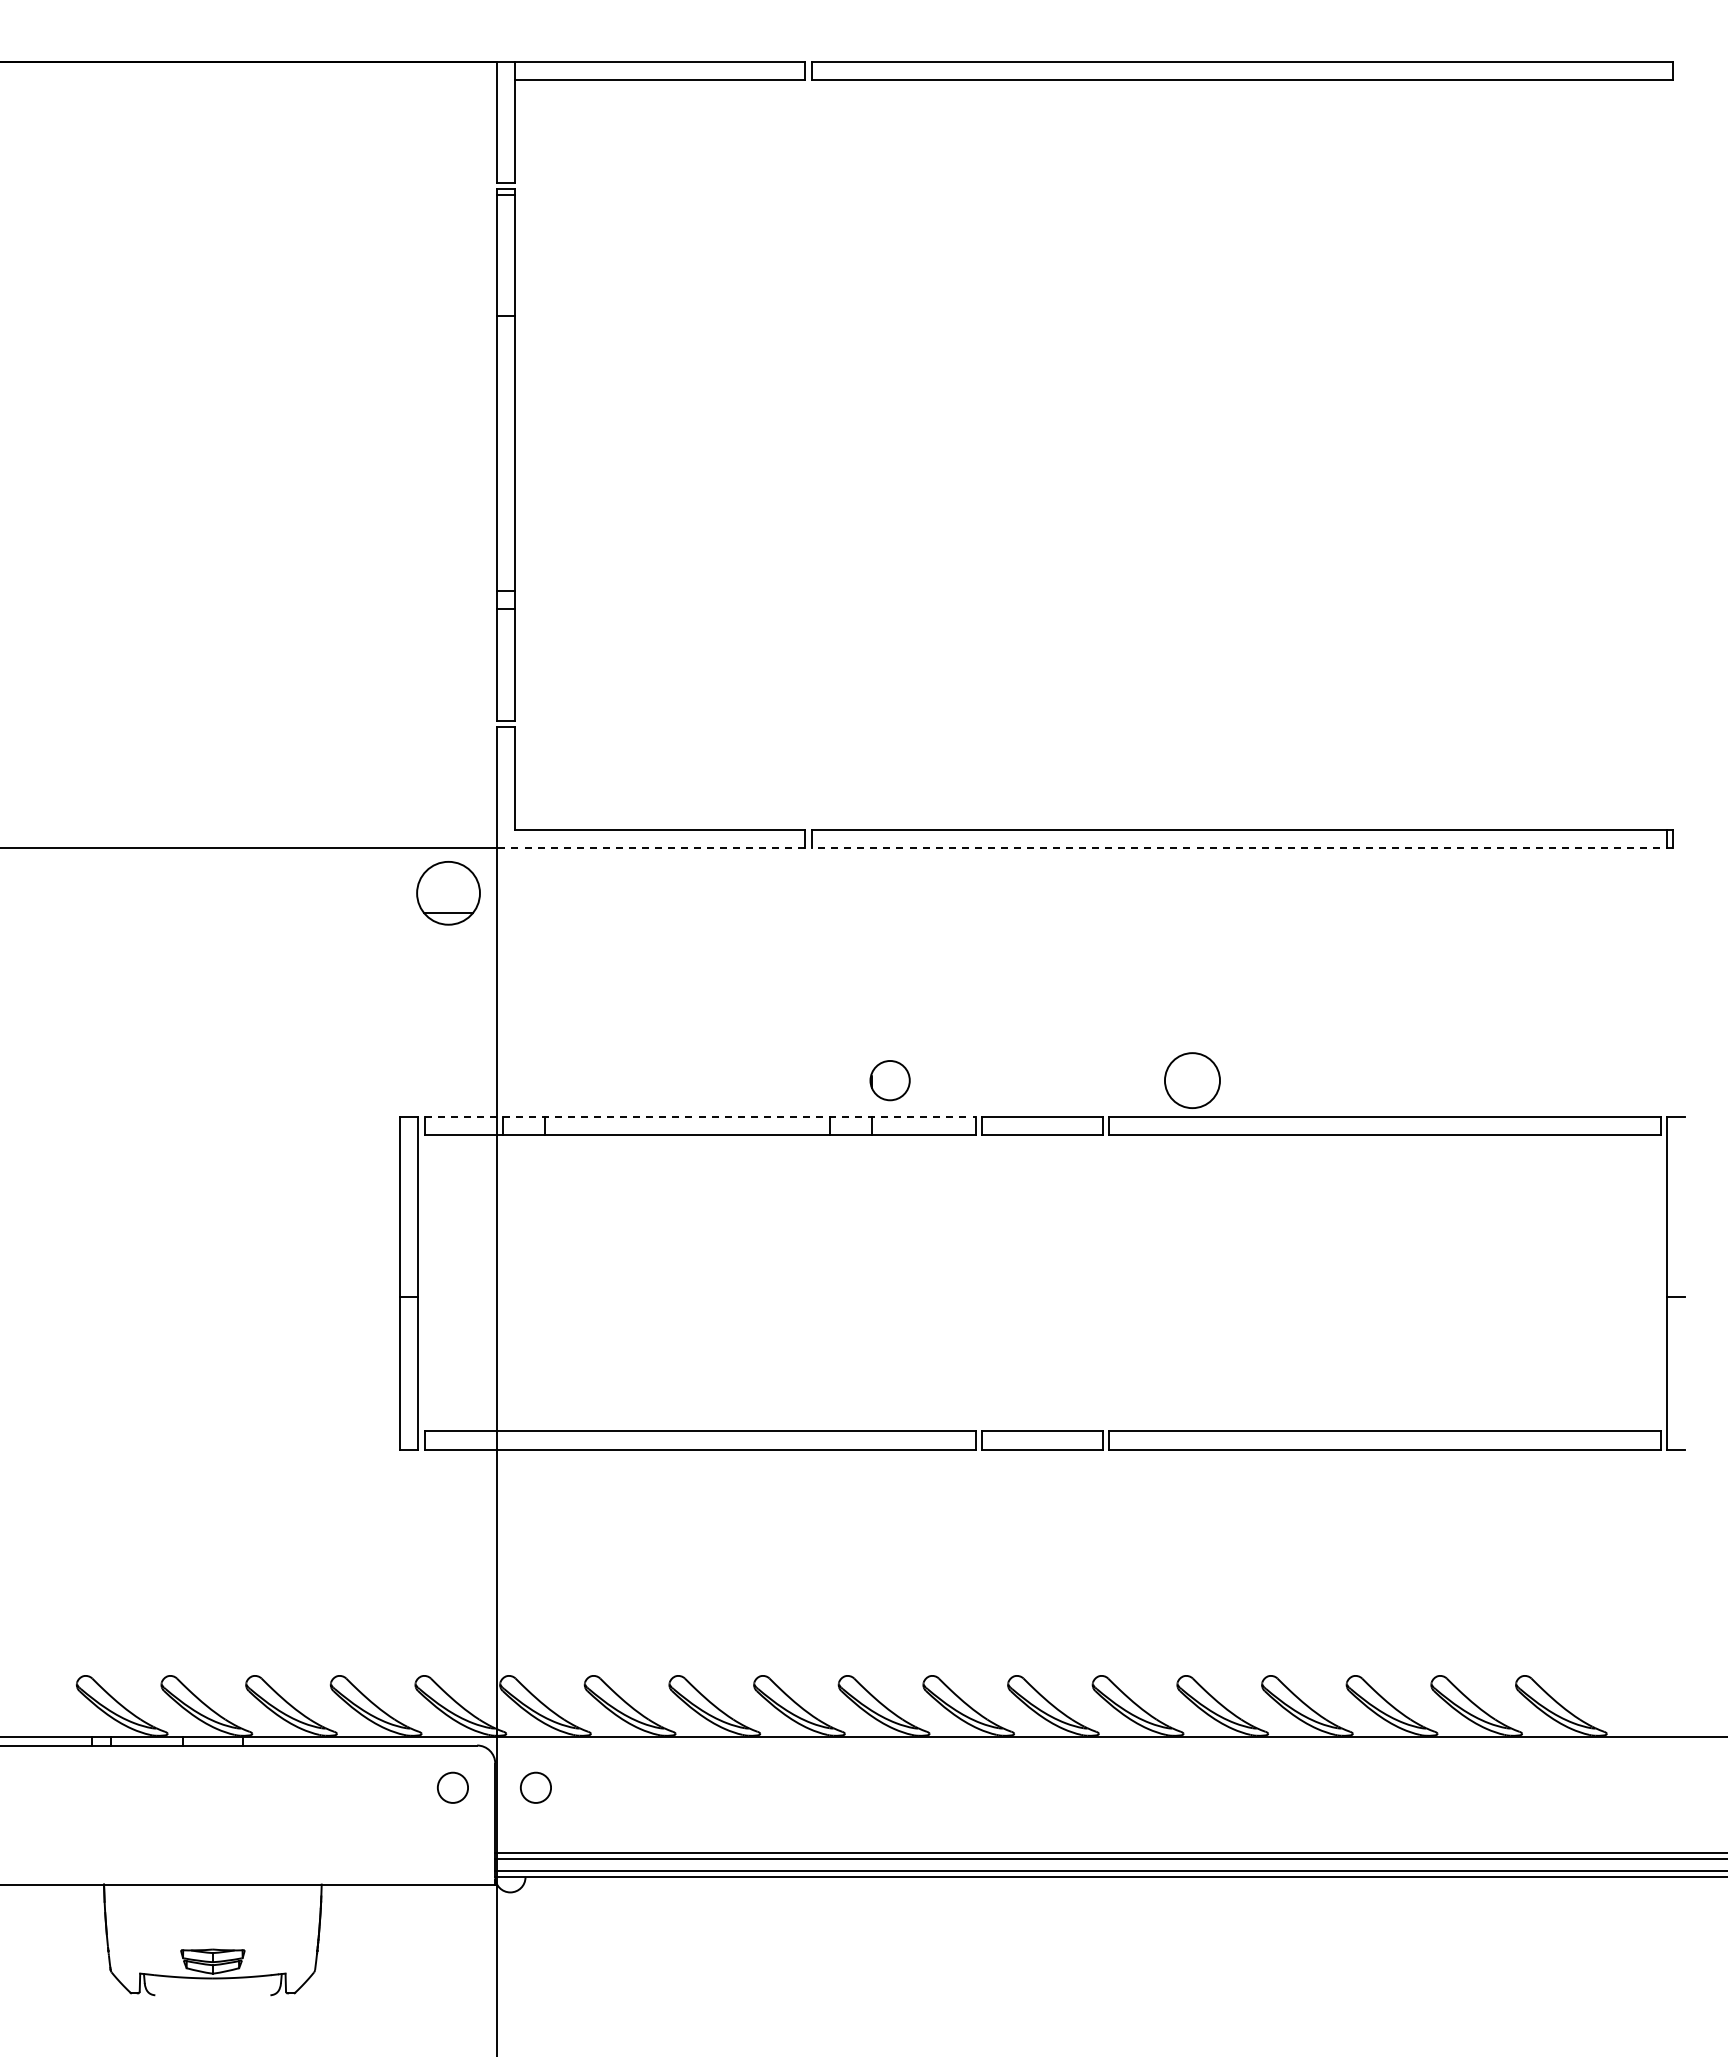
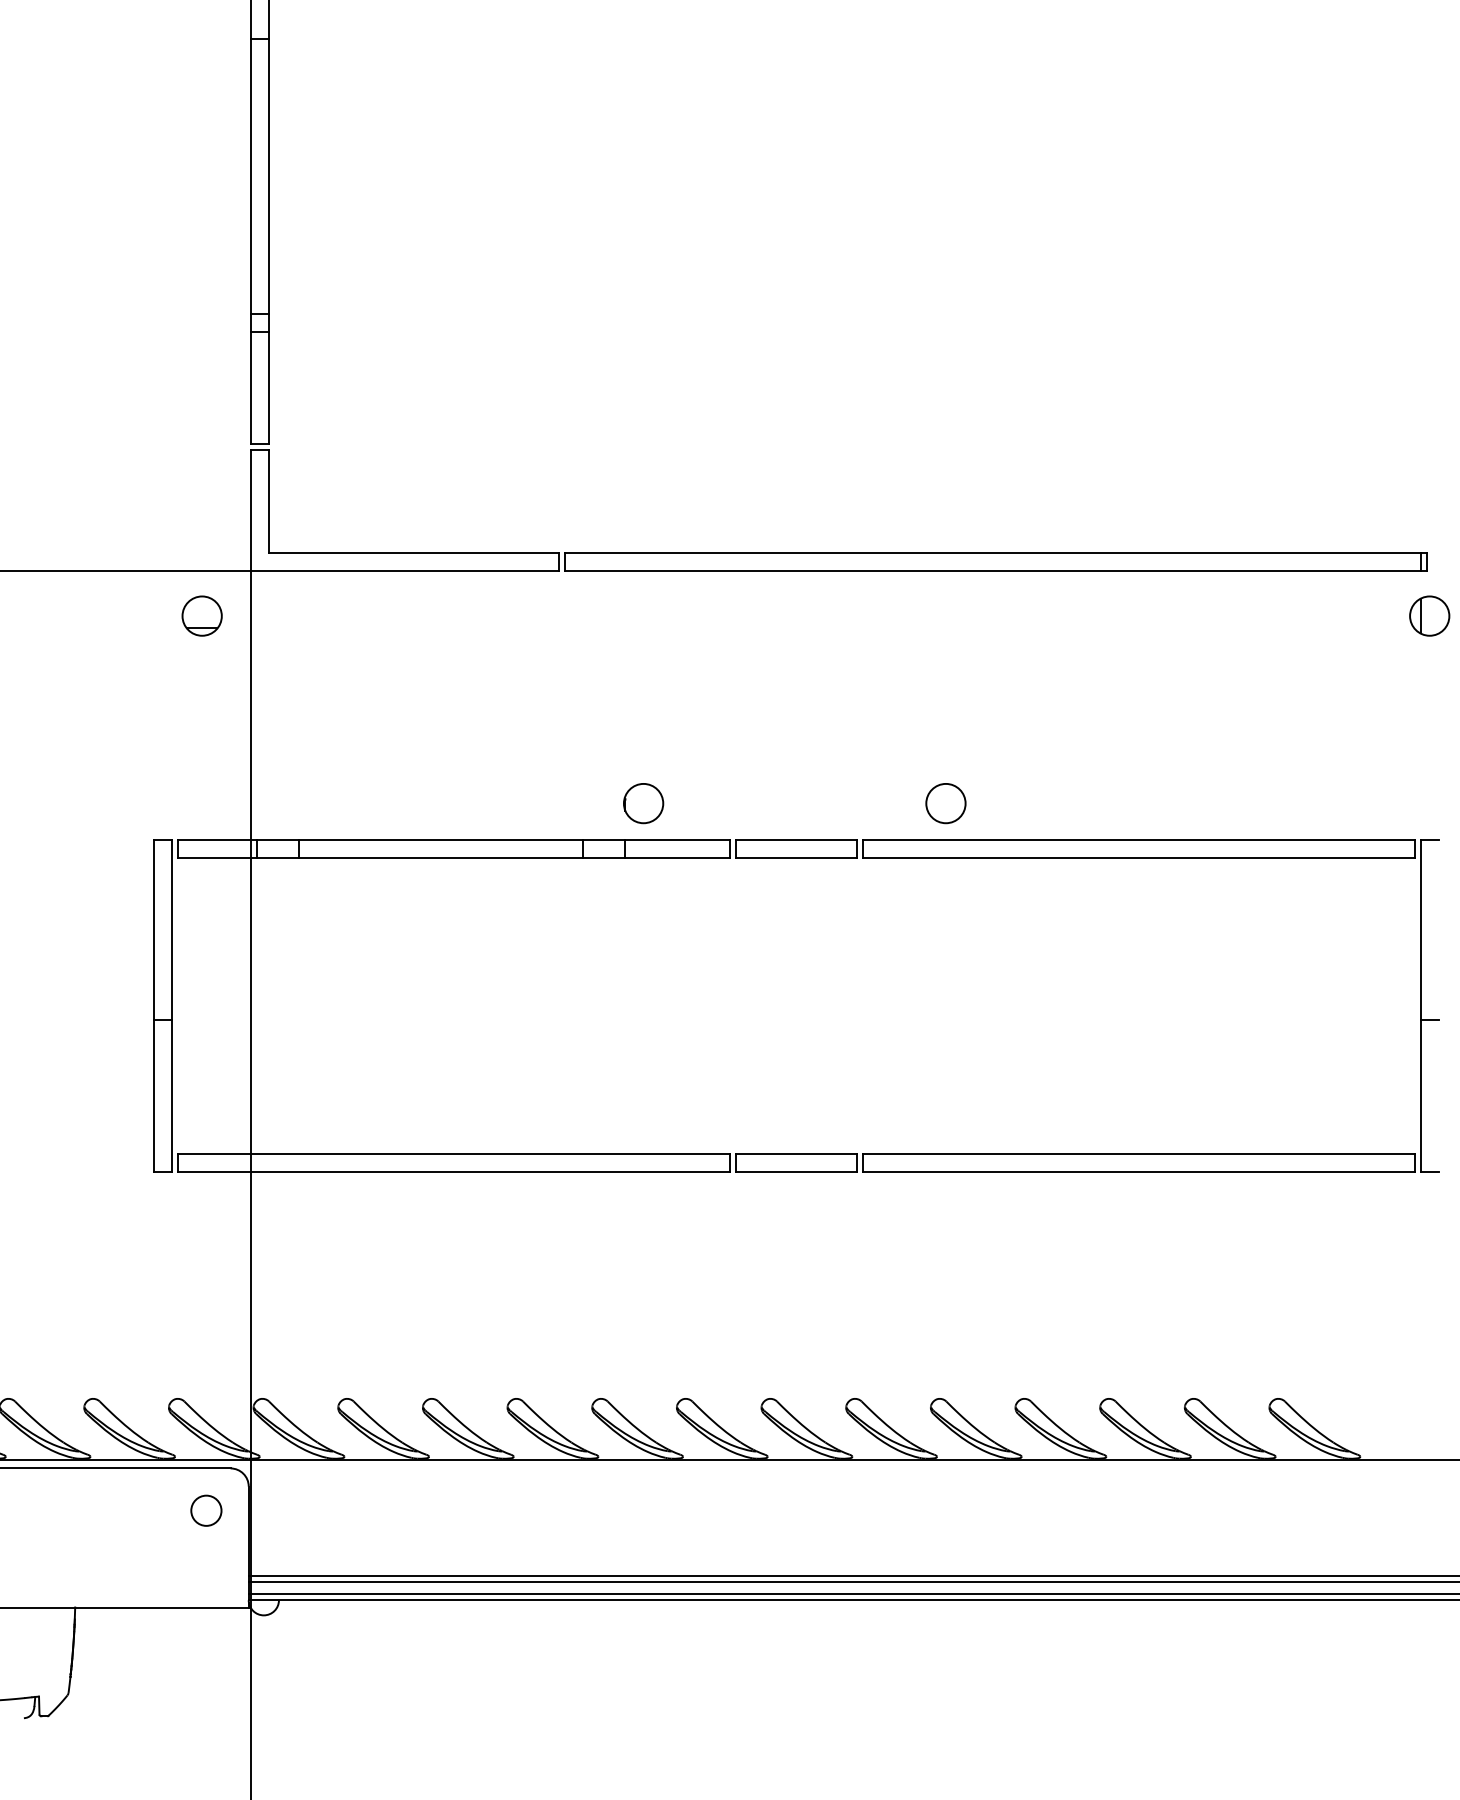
line: (650, 847) -> (403, 570), dashed -> solid
line: (1242, 847) -> (995, 570), dashed -> solid
part: (448, 892) -> (201, 615), size x0.62
part: (1675, 892) -> (1428, 615), added
circle: (1192, 1080) -> (945, 803), size x0.71
line: (700, 1116) -> (453, 839), dashed -> solid
circle: (535, 1787) -> (288, 1510), removed

